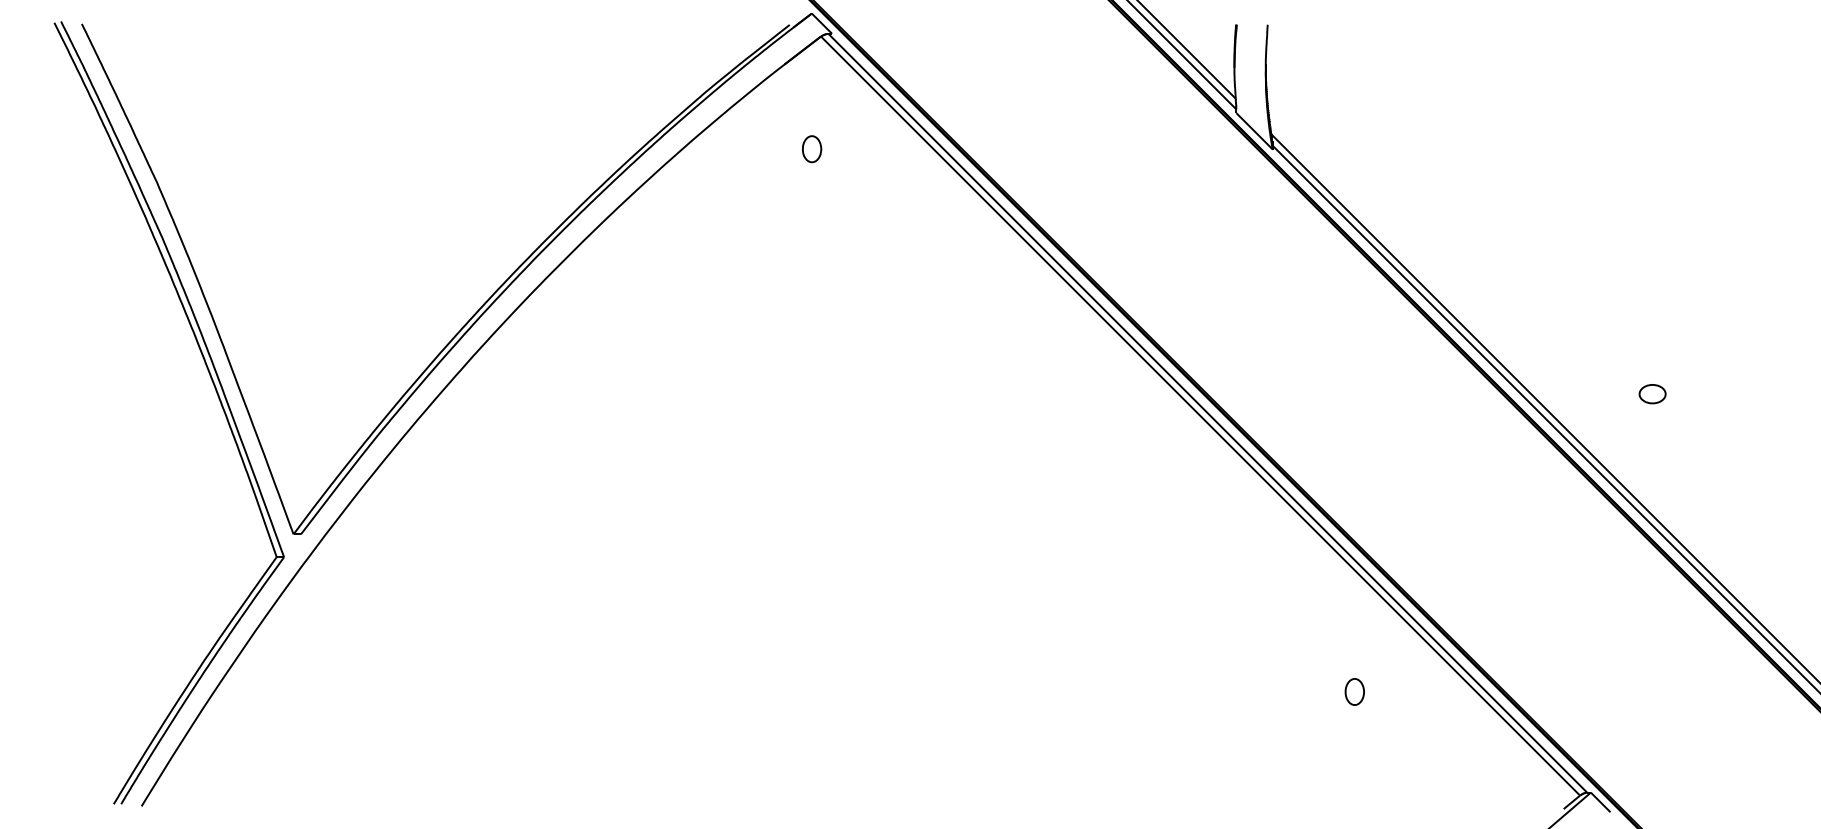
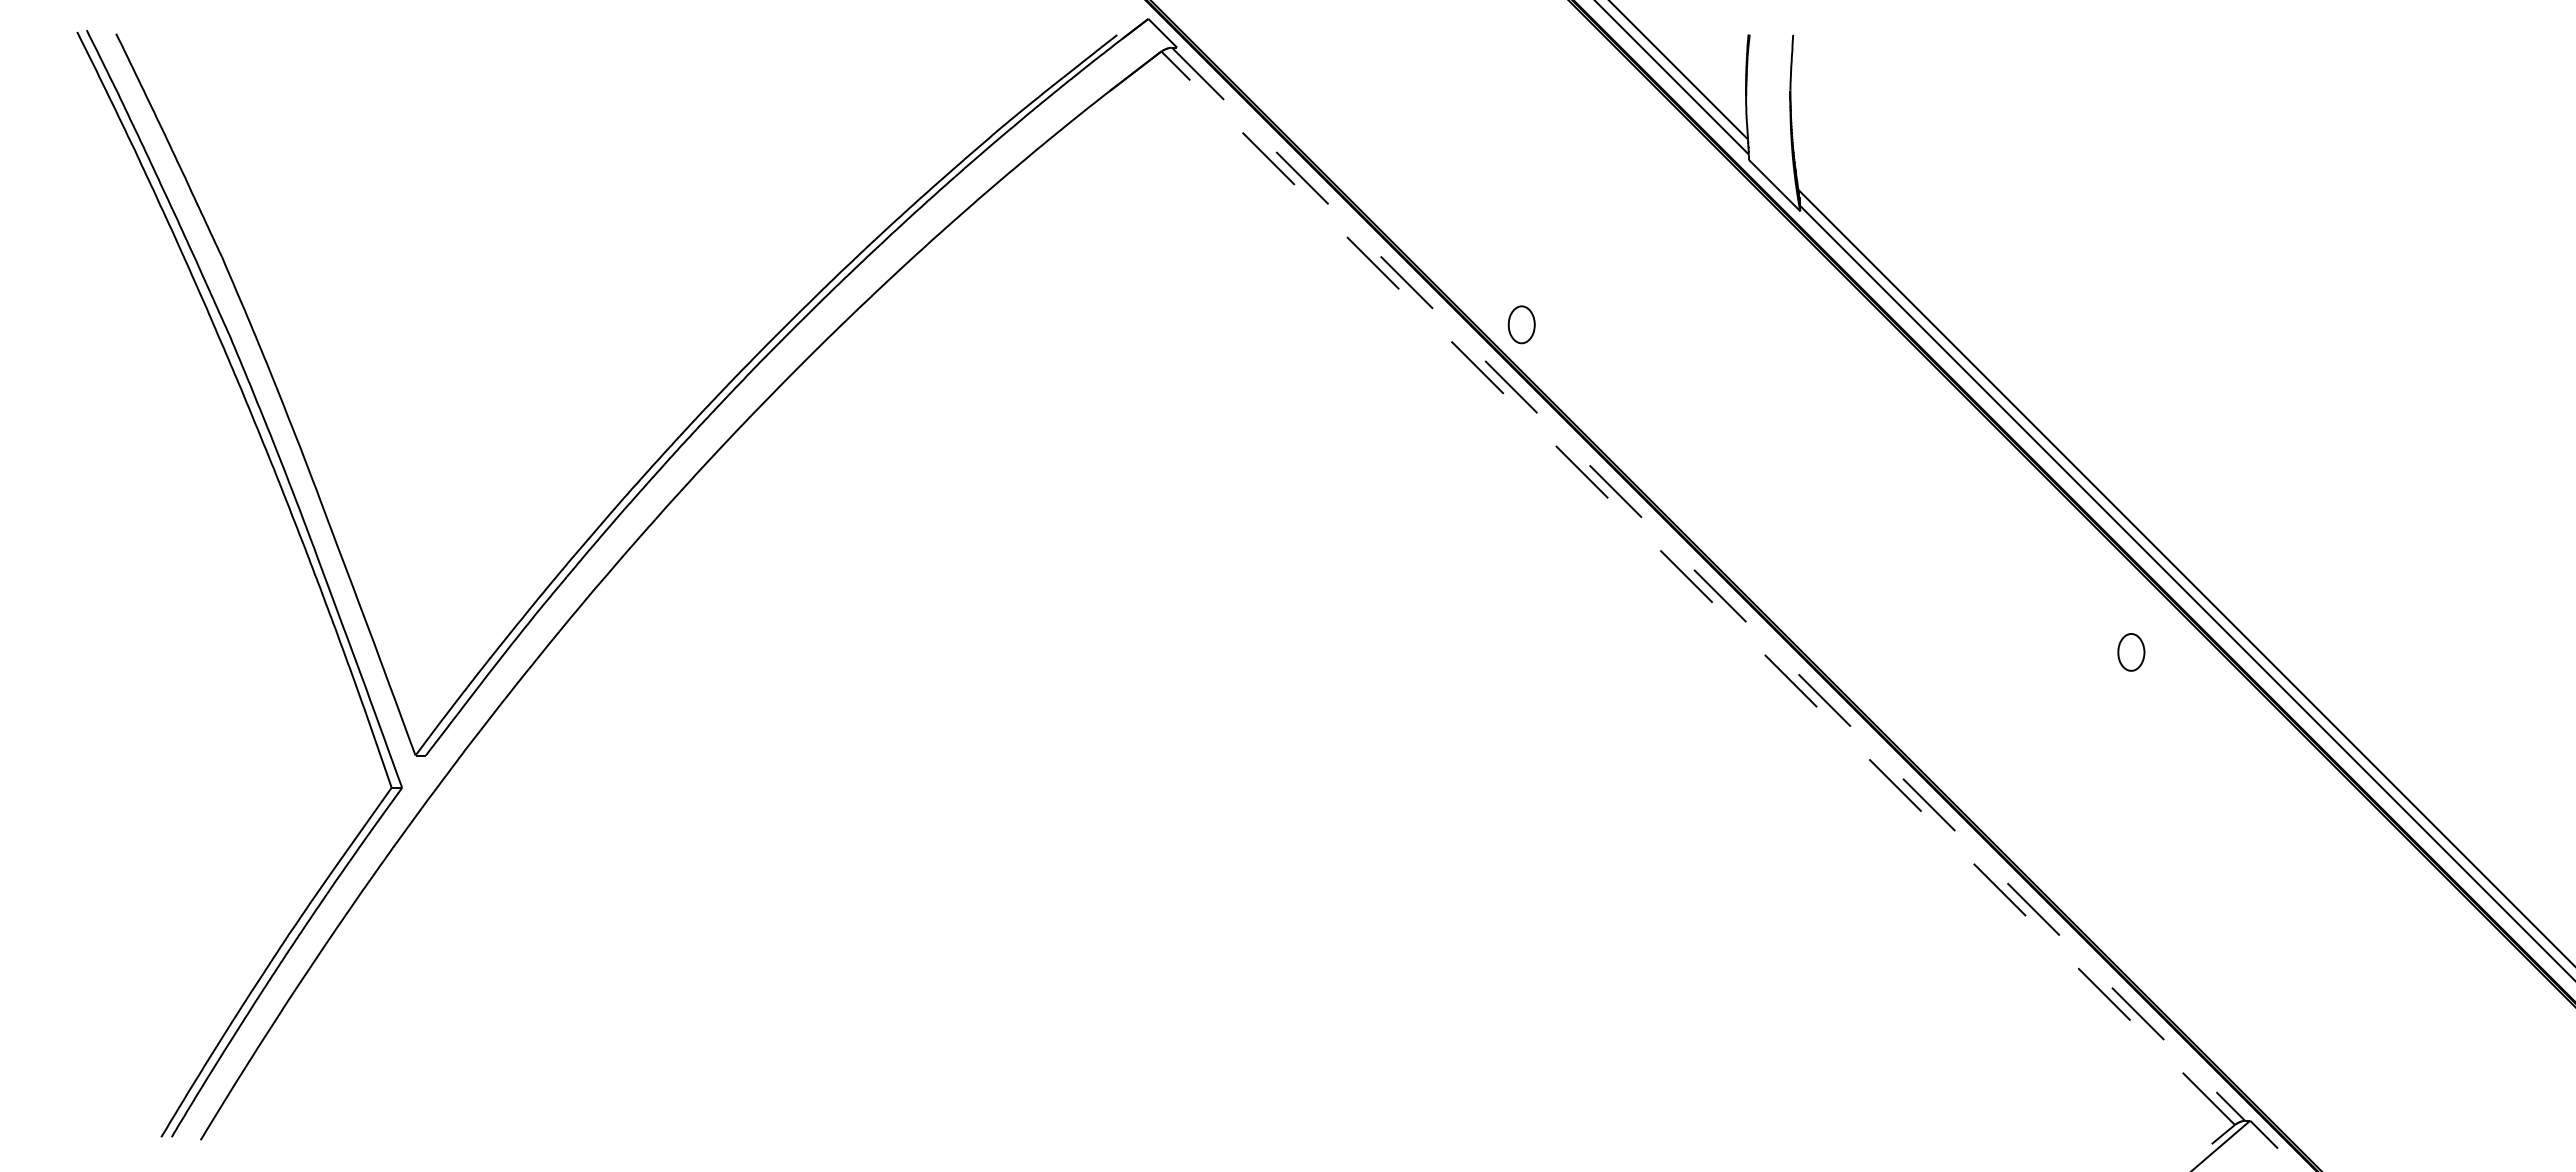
curve: (803, 148) -> (1509, 324), moved
part: (1652, 394) -> (2337, 557), removed
line: (1207, 413) -> (1708, 584), solid -> dashed
line: (1200, 415) -> (1697, 587), solid -> dashed
part: (1354, 692) -> (2131, 652), moved

